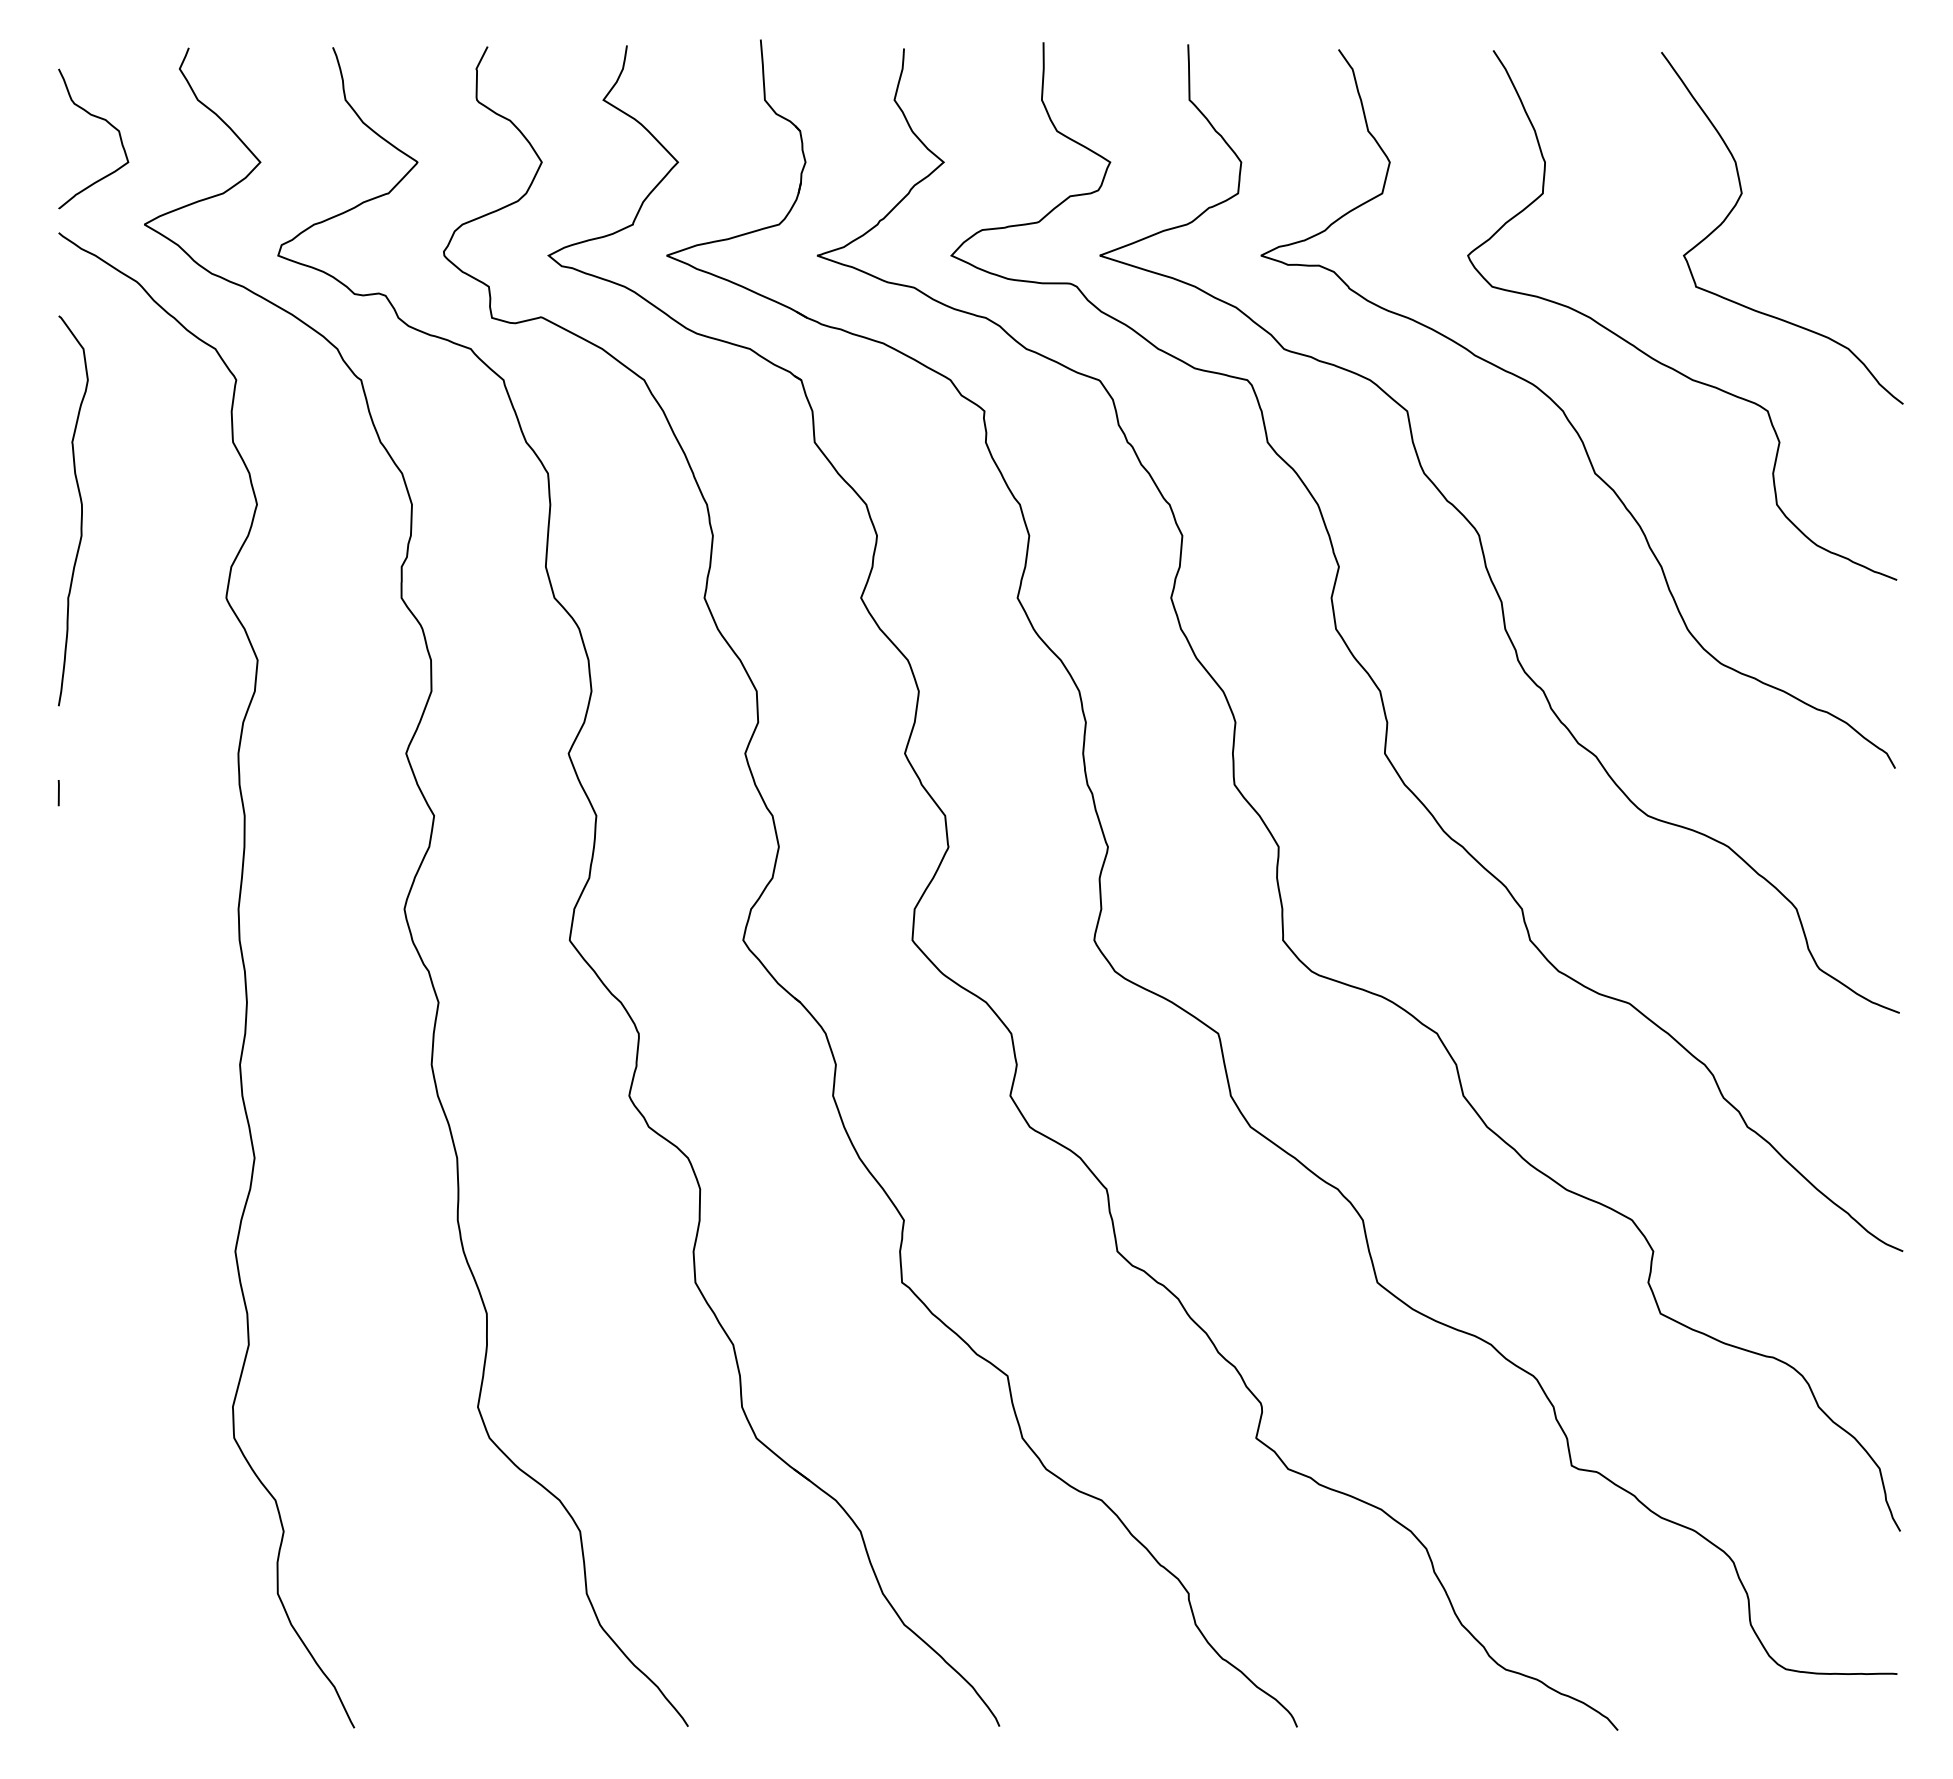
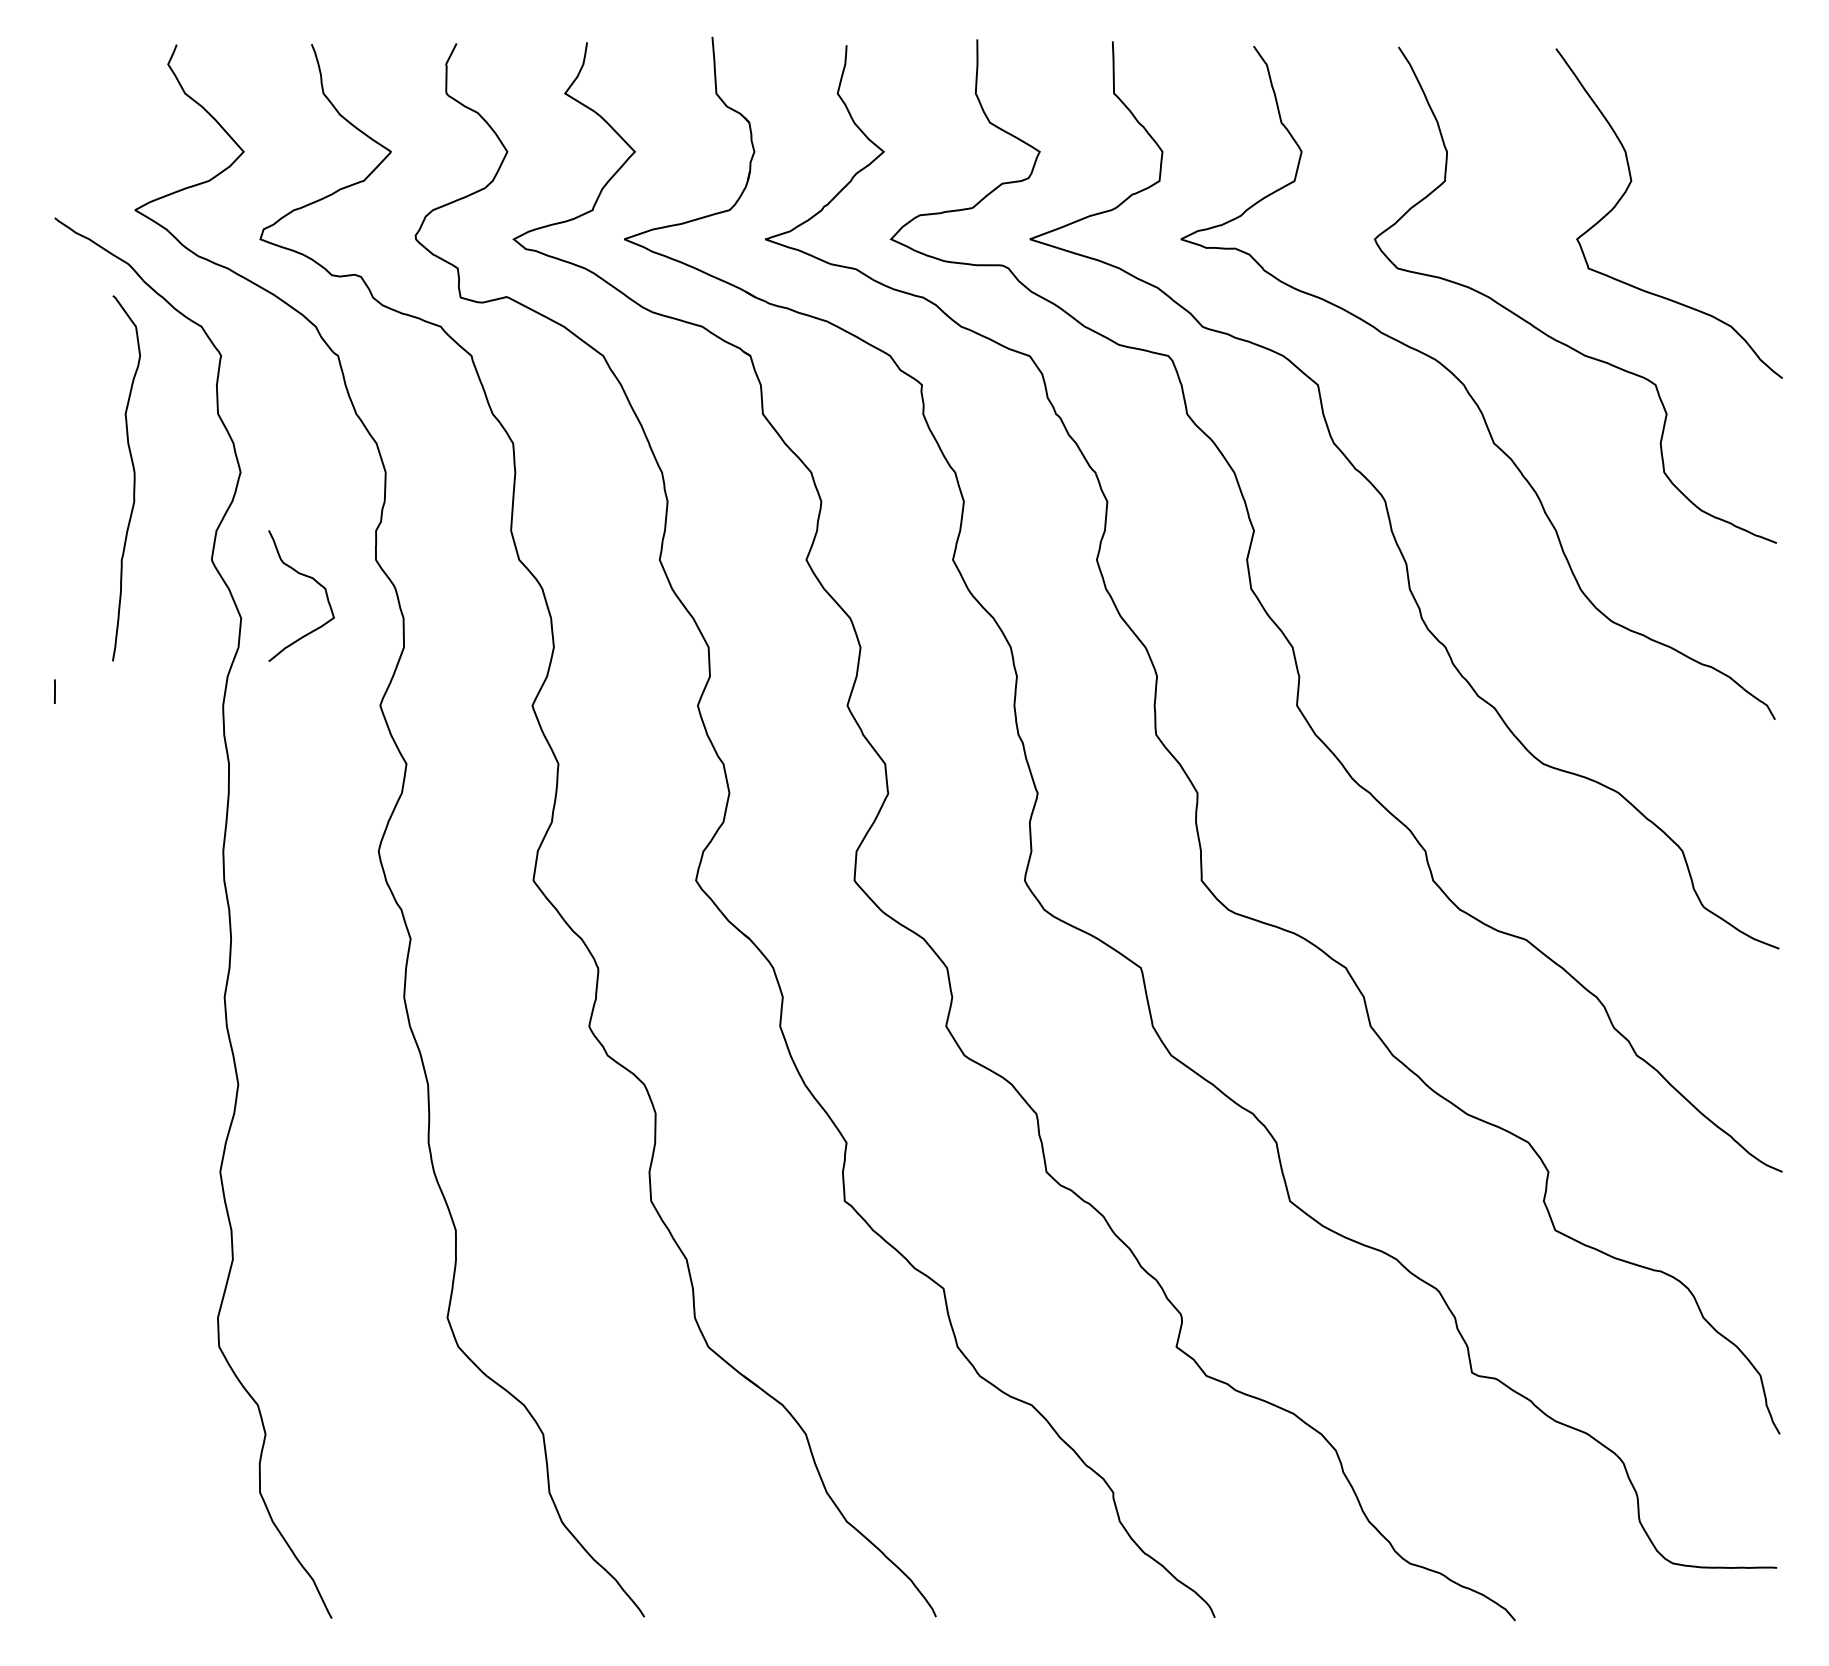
curve: (100, 119) -> (307, 577), moved
curve: (80, 511) -> (133, 478), moved
line: (58, 792) -> (54, 691), moved

